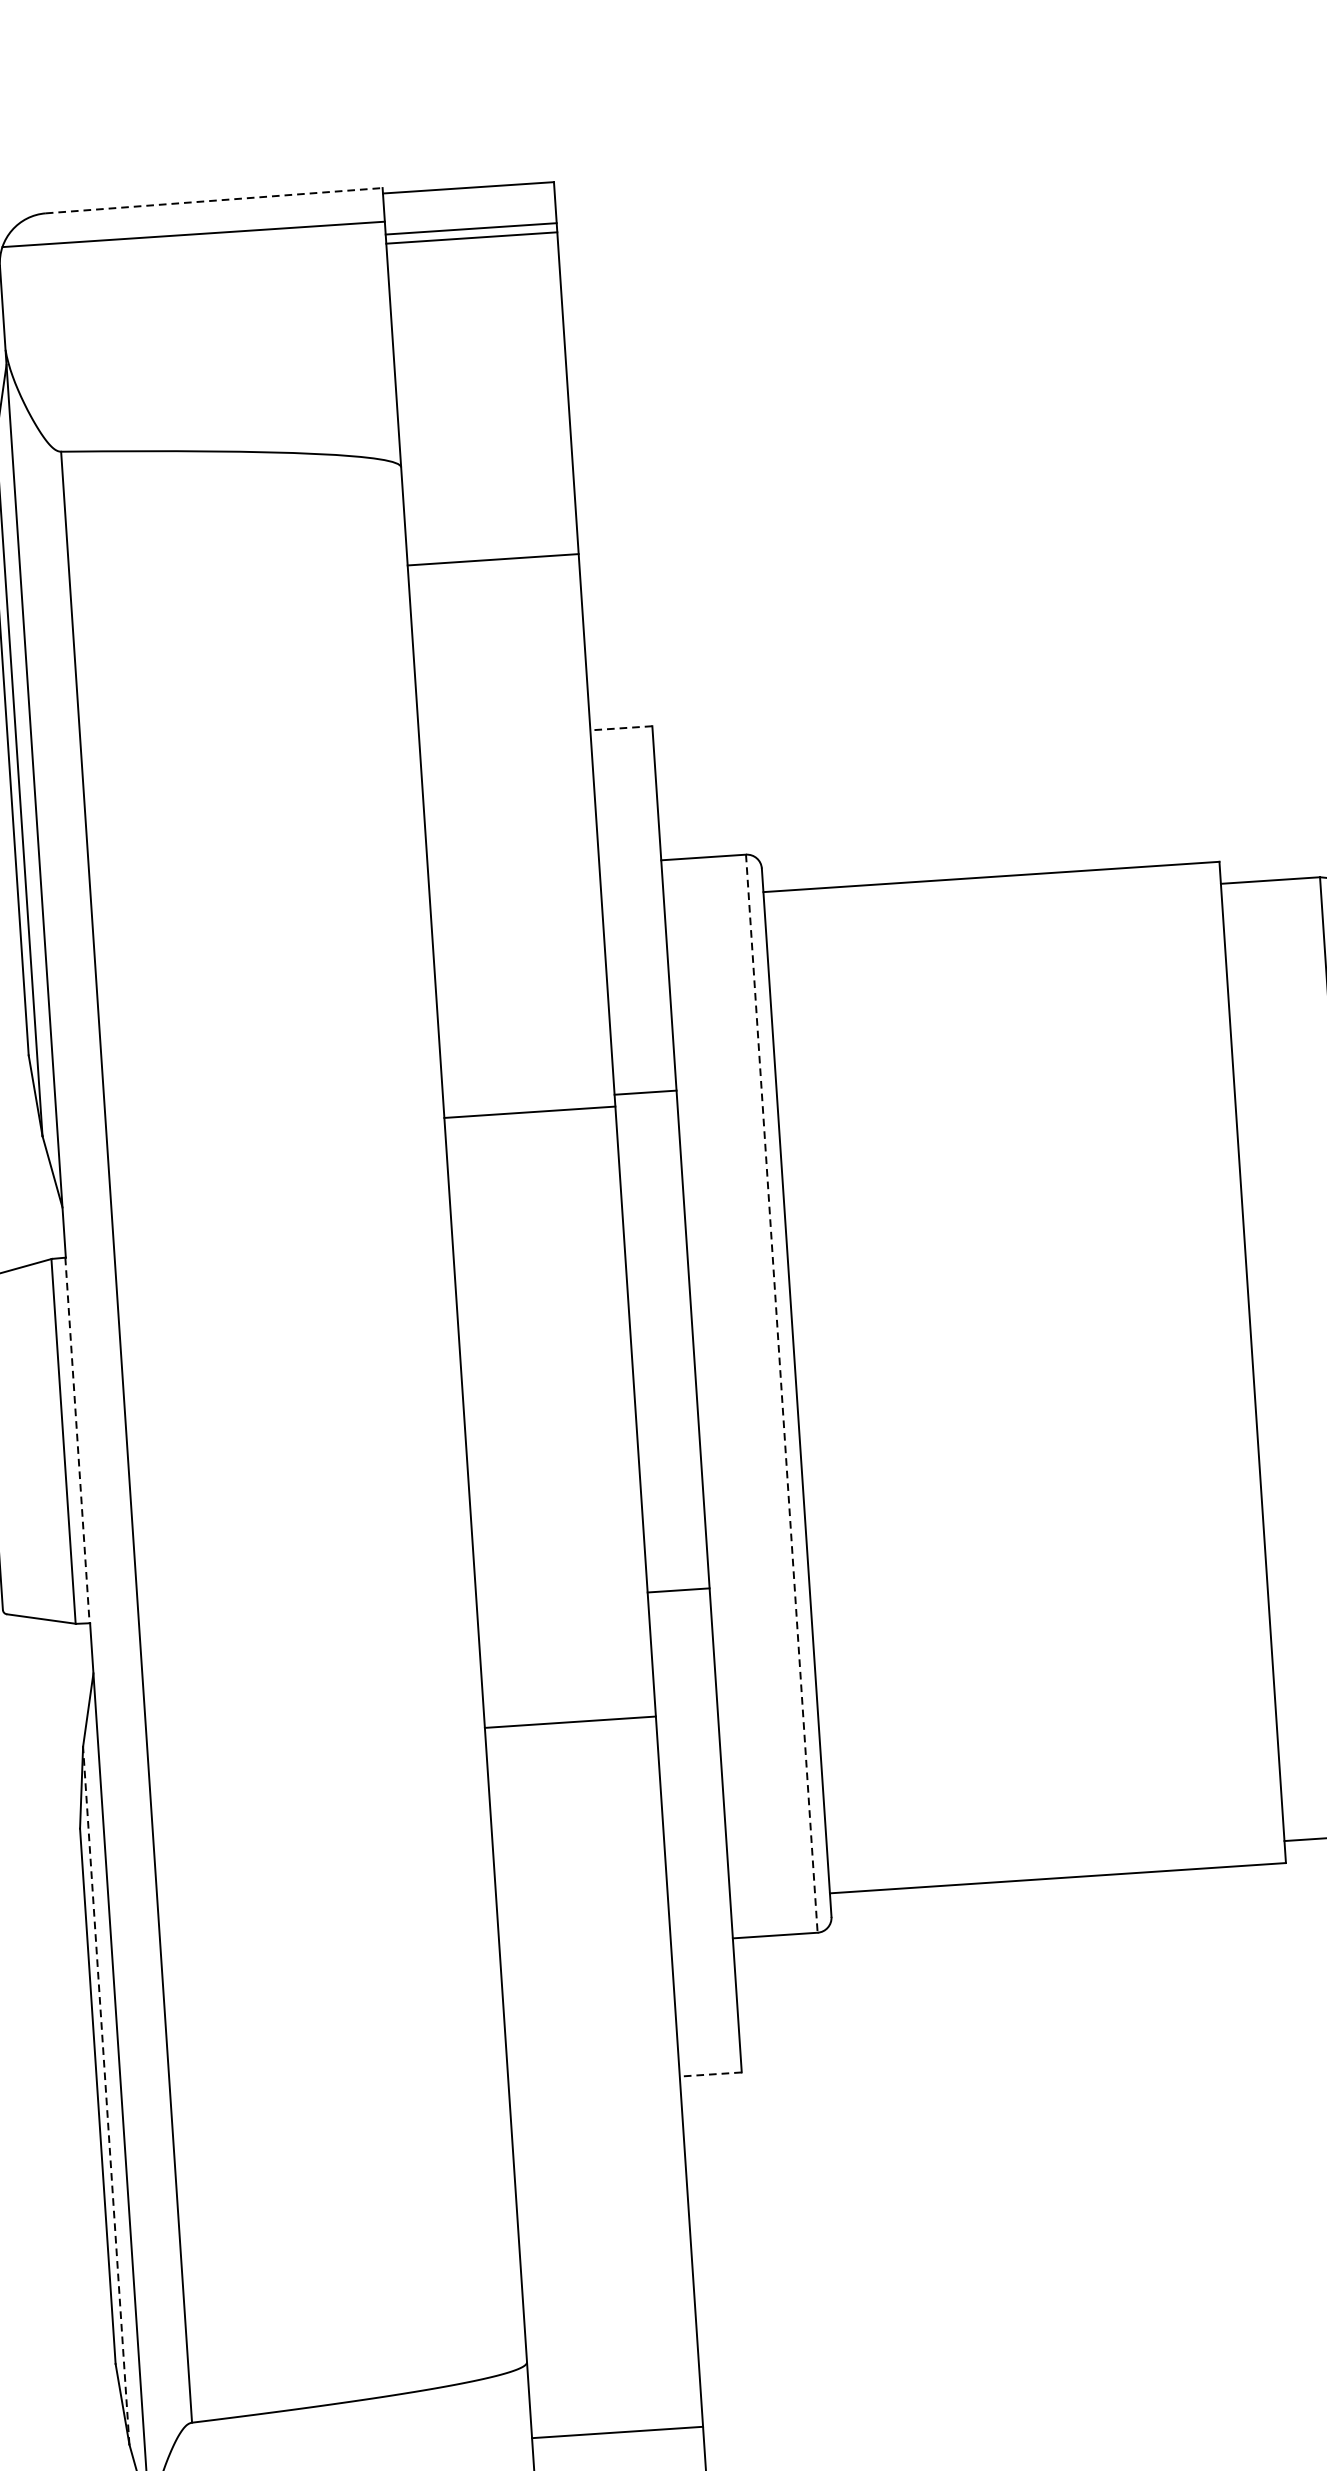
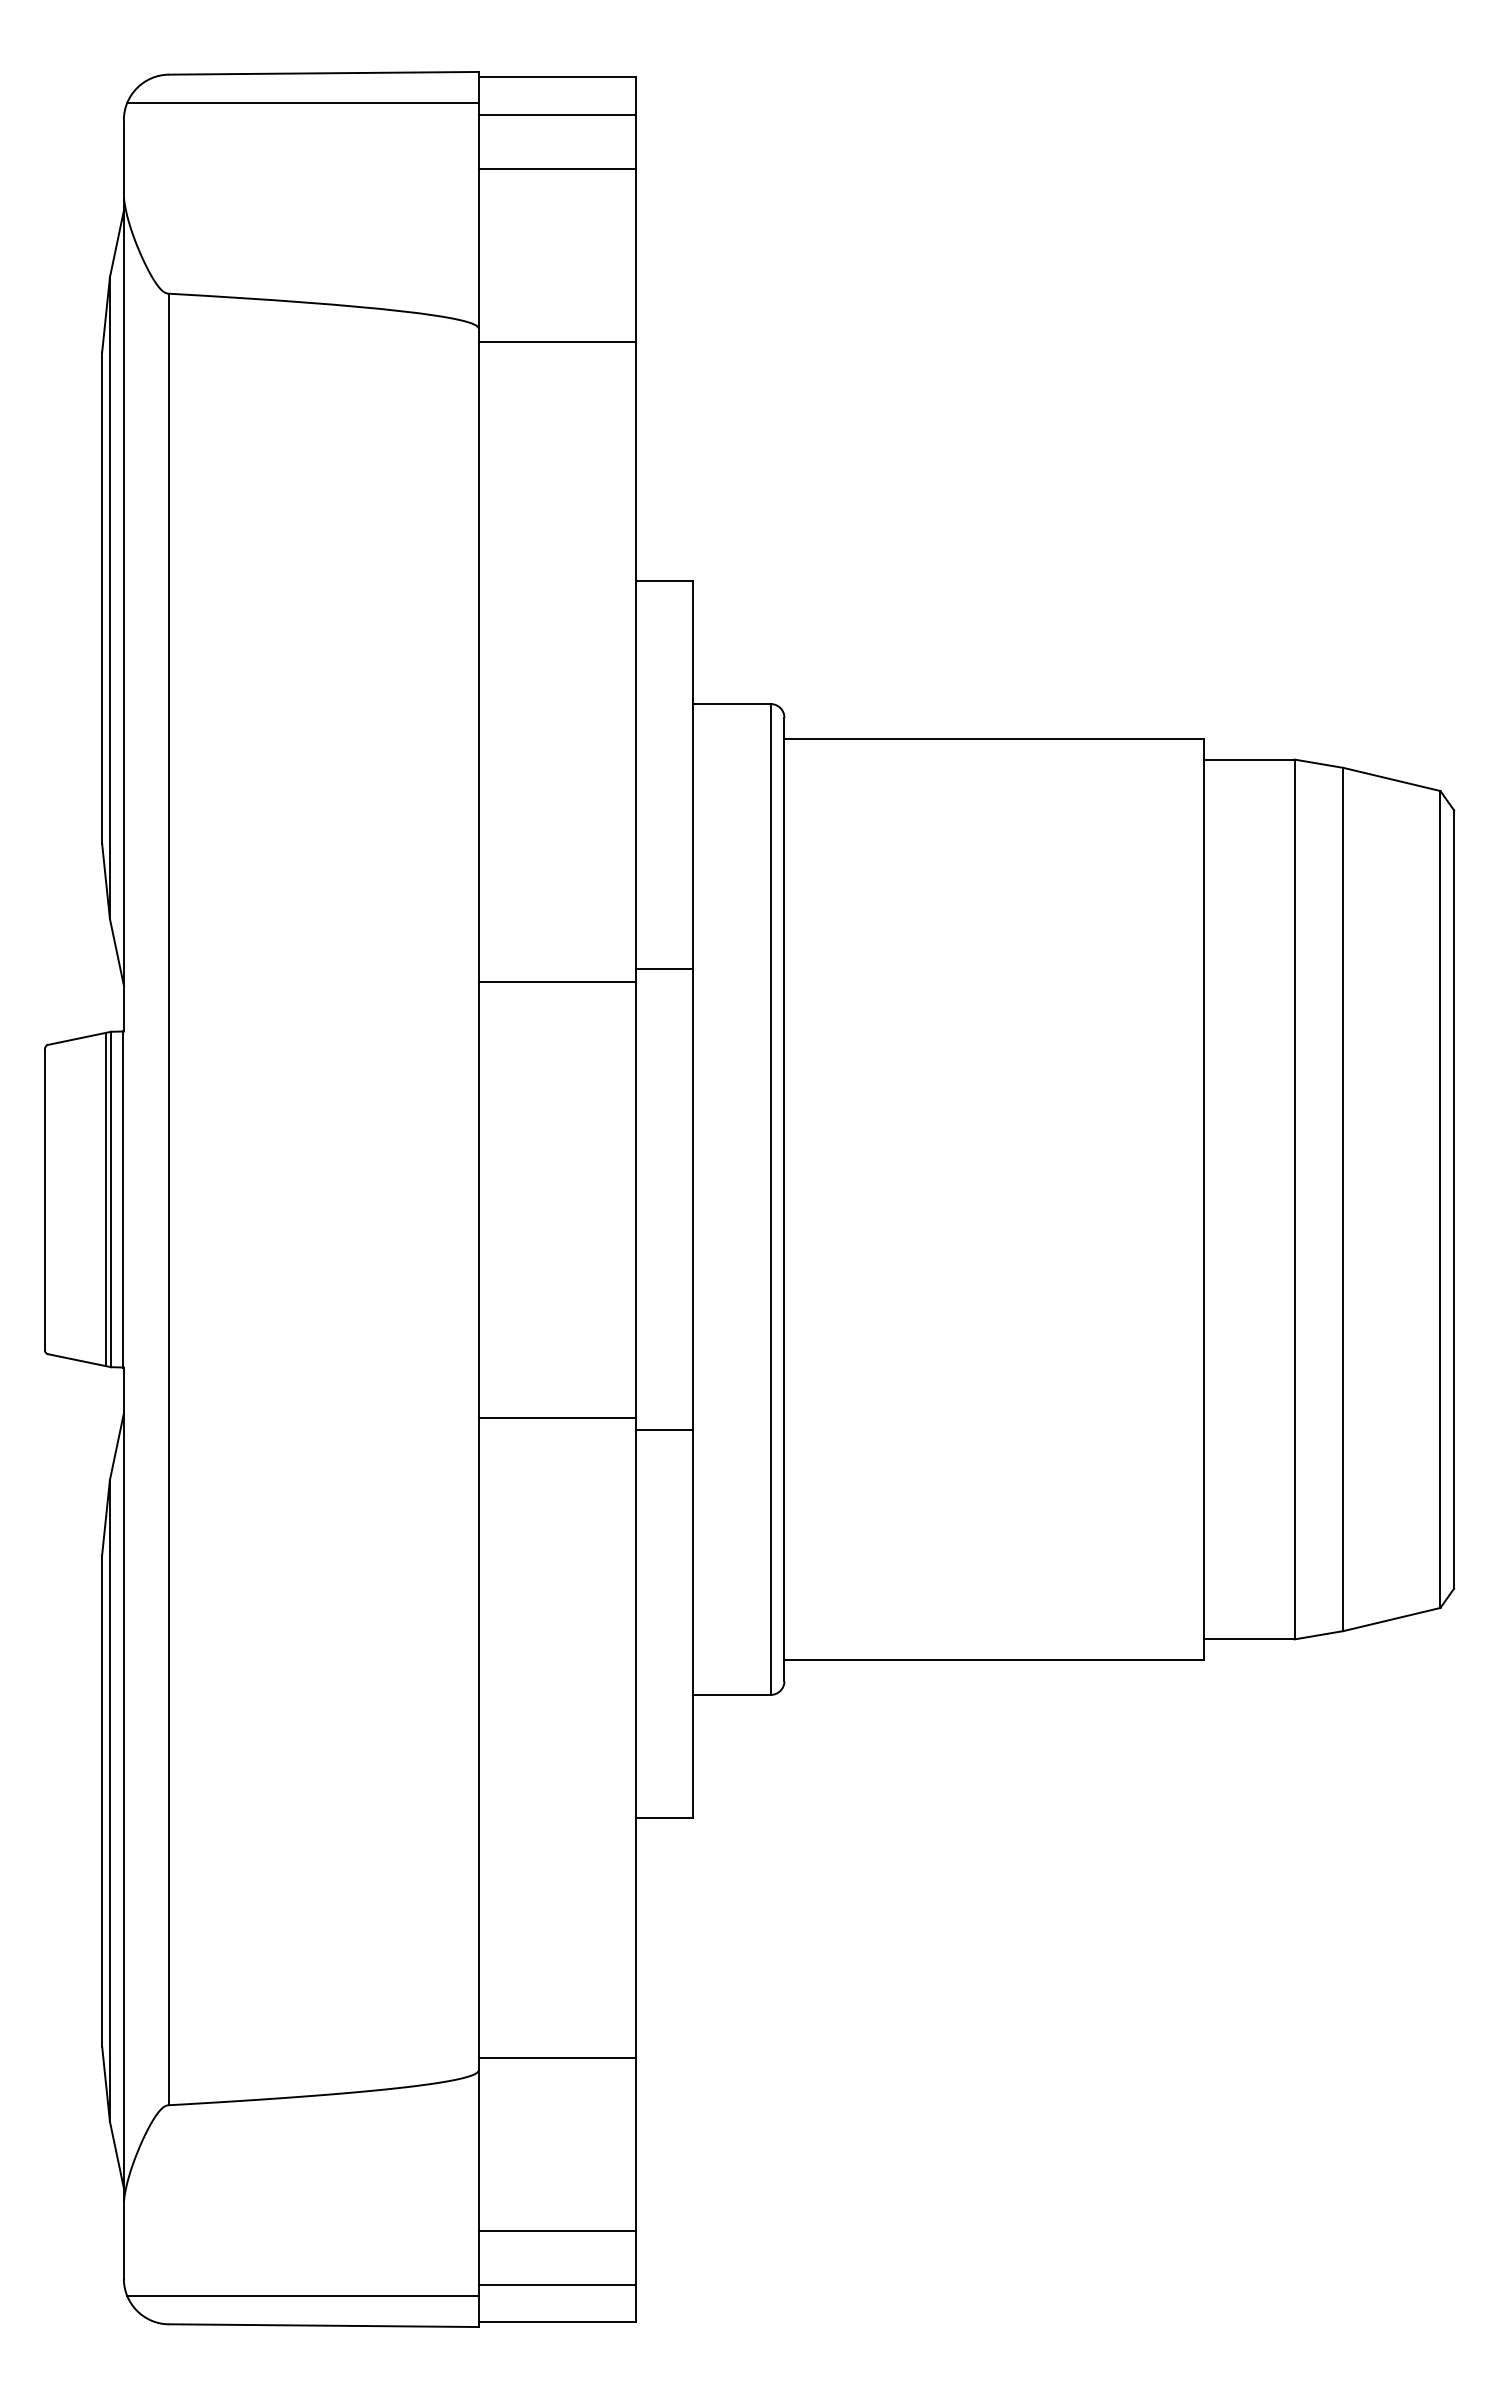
line: (213, 200) -> (323, 73), dashed -> solid
line: (470, 238) -> (556, 169), moved
line: (492, 559) -> (556, 341), moved
line: (620, 727) -> (663, 580), dashed -> solid
line: (644, 1092) -> (663, 968), moved
line: (528, 1112) -> (556, 981), moved
line: (781, 1394) -> (770, 1200), dashed -> solid
line: (59, 1441) -> (106, 1199), added
line: (77, 1441) -> (123, 1200), dashed -> solid
line: (677, 1590) -> (663, 1430), moved
line: (569, 1722) -> (556, 1418), moved
line: (709, 2074) -> (663, 1818), dashed -> solid
line: (105, 2095) -> (109, 1800), dashed -> solid
line: (616, 2433) -> (556, 2058), moved

